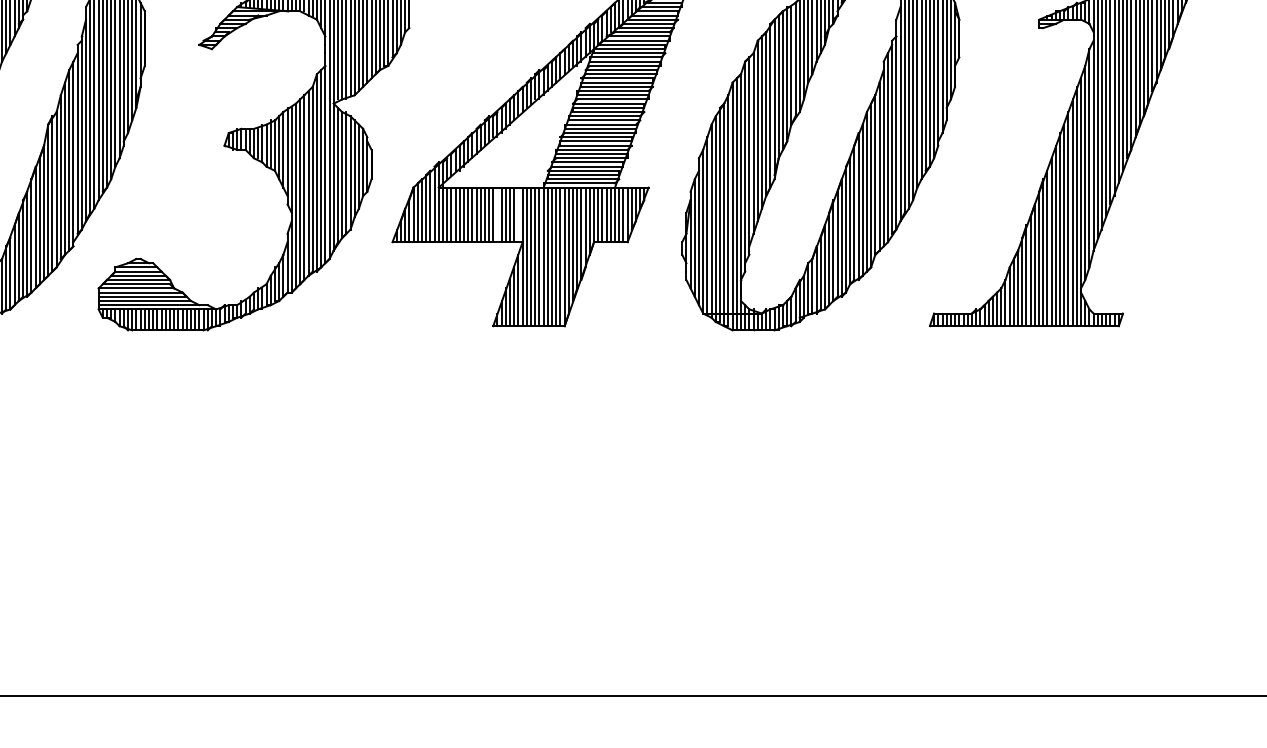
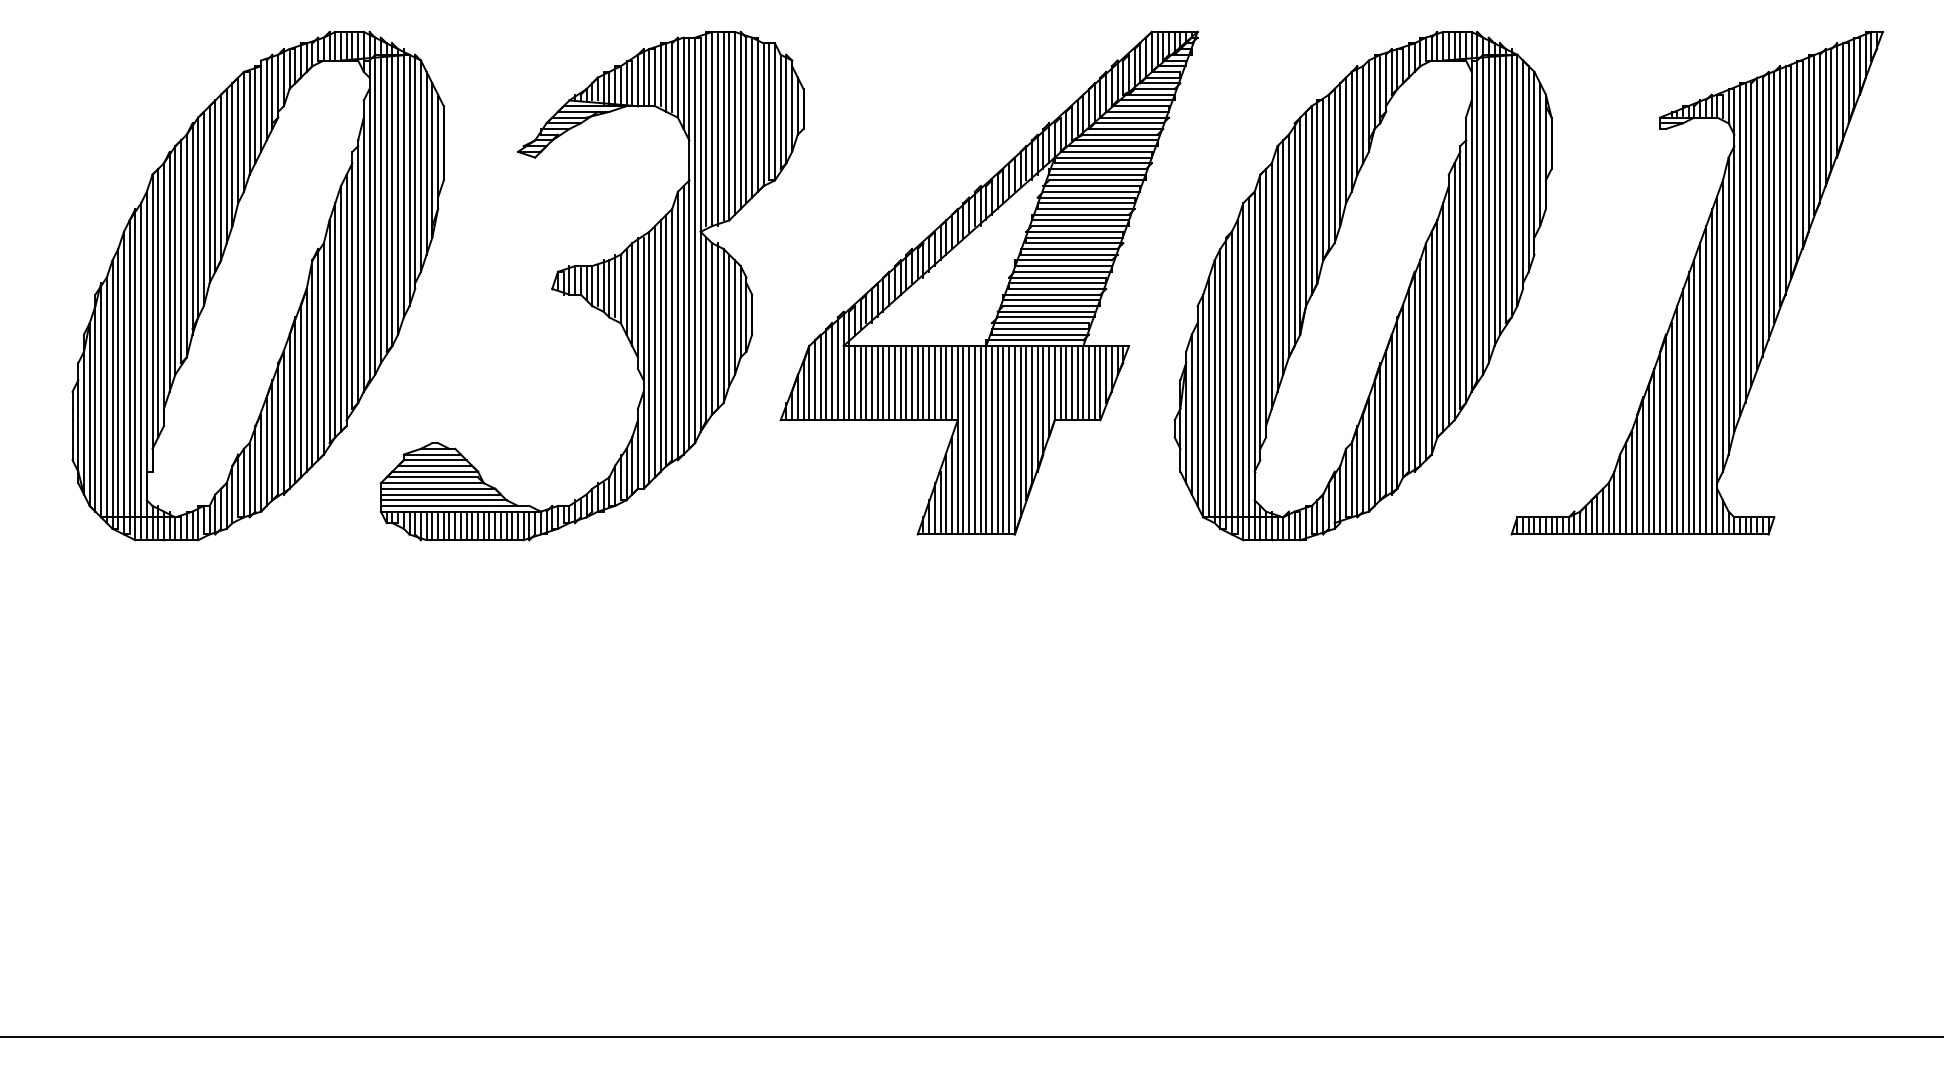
line: (497, 215) -> (923, 383), added
line: (518, 215) -> (952, 383), added

